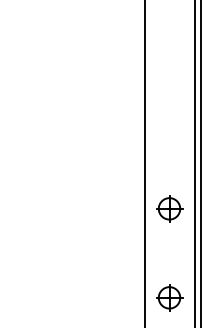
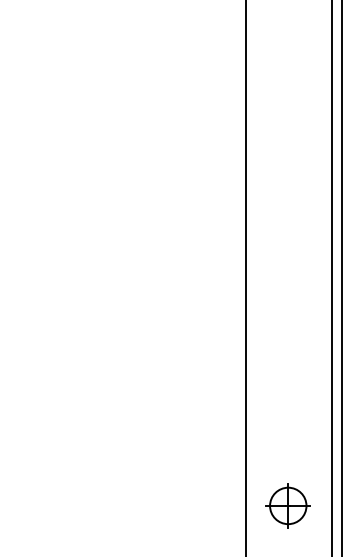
part: (169, 208) -> (288, 354), removed

